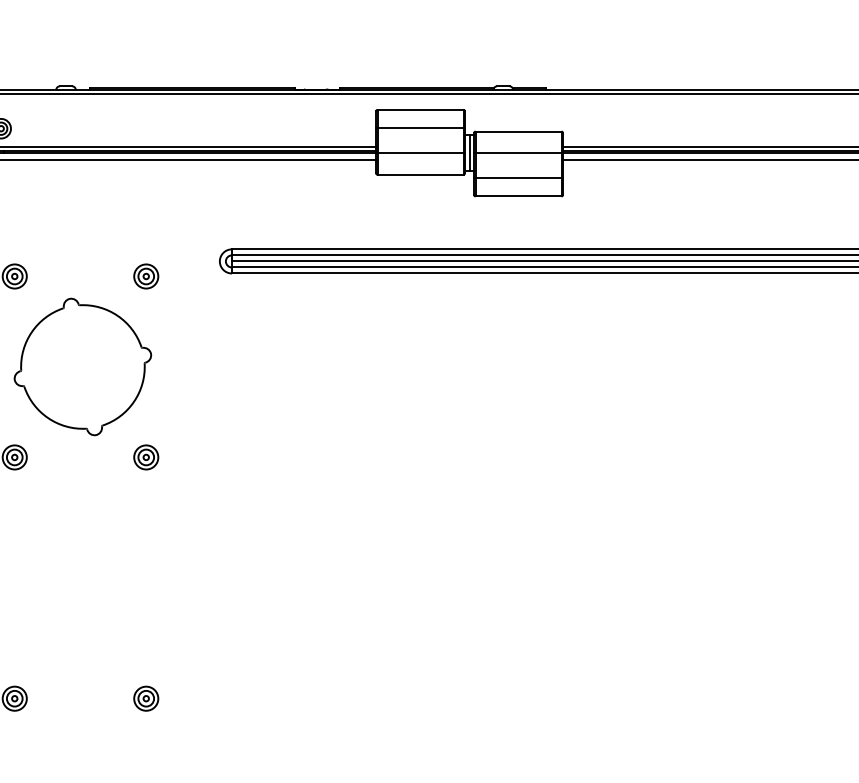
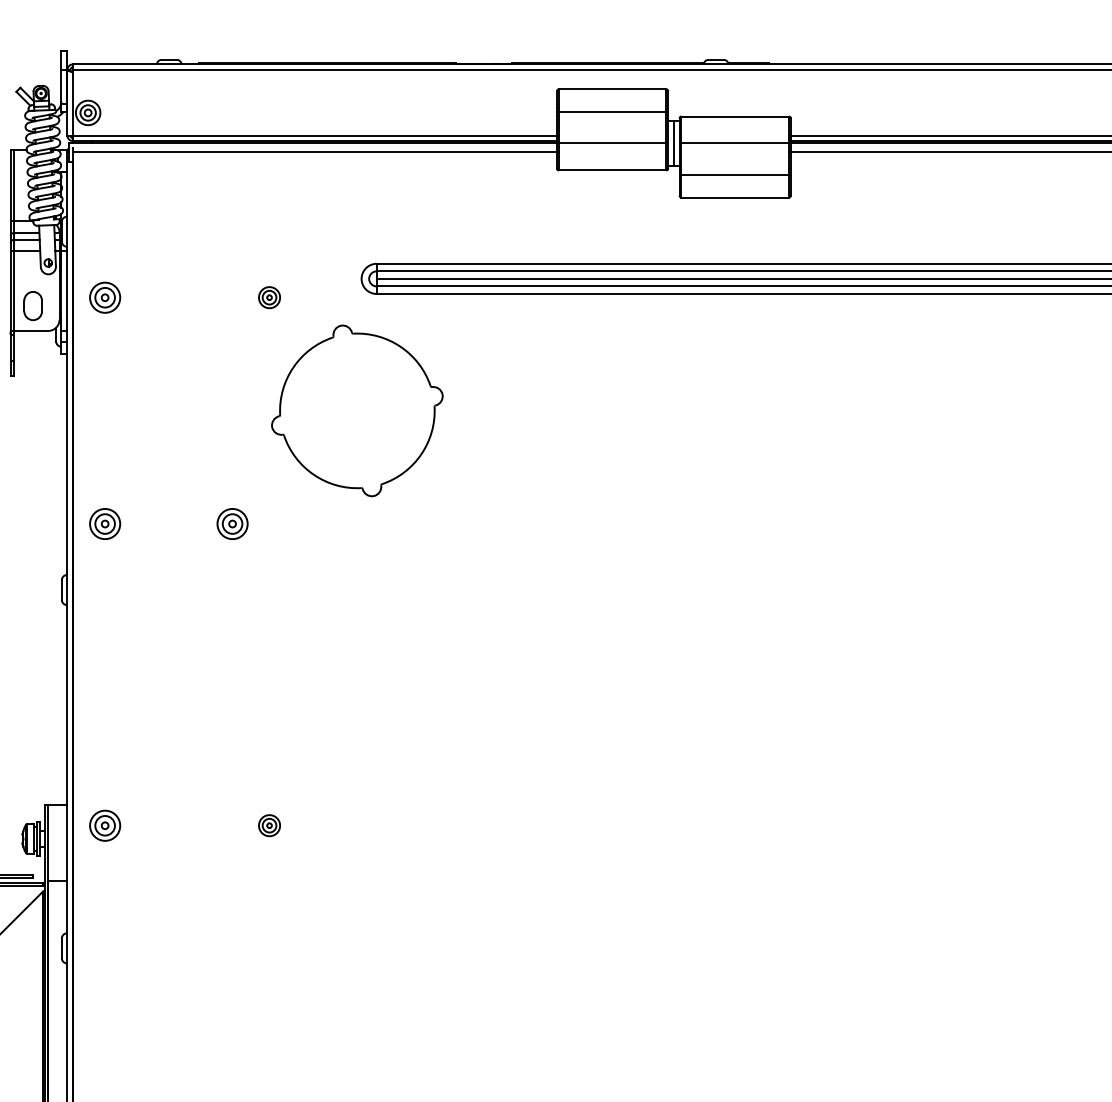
part: (146, 276) -> (269, 297), size x0.7
part: (83, 366) -> (357, 410), moved
part: (146, 457) -> (232, 523), moved
part: (146, 698) -> (269, 825), size x0.7

